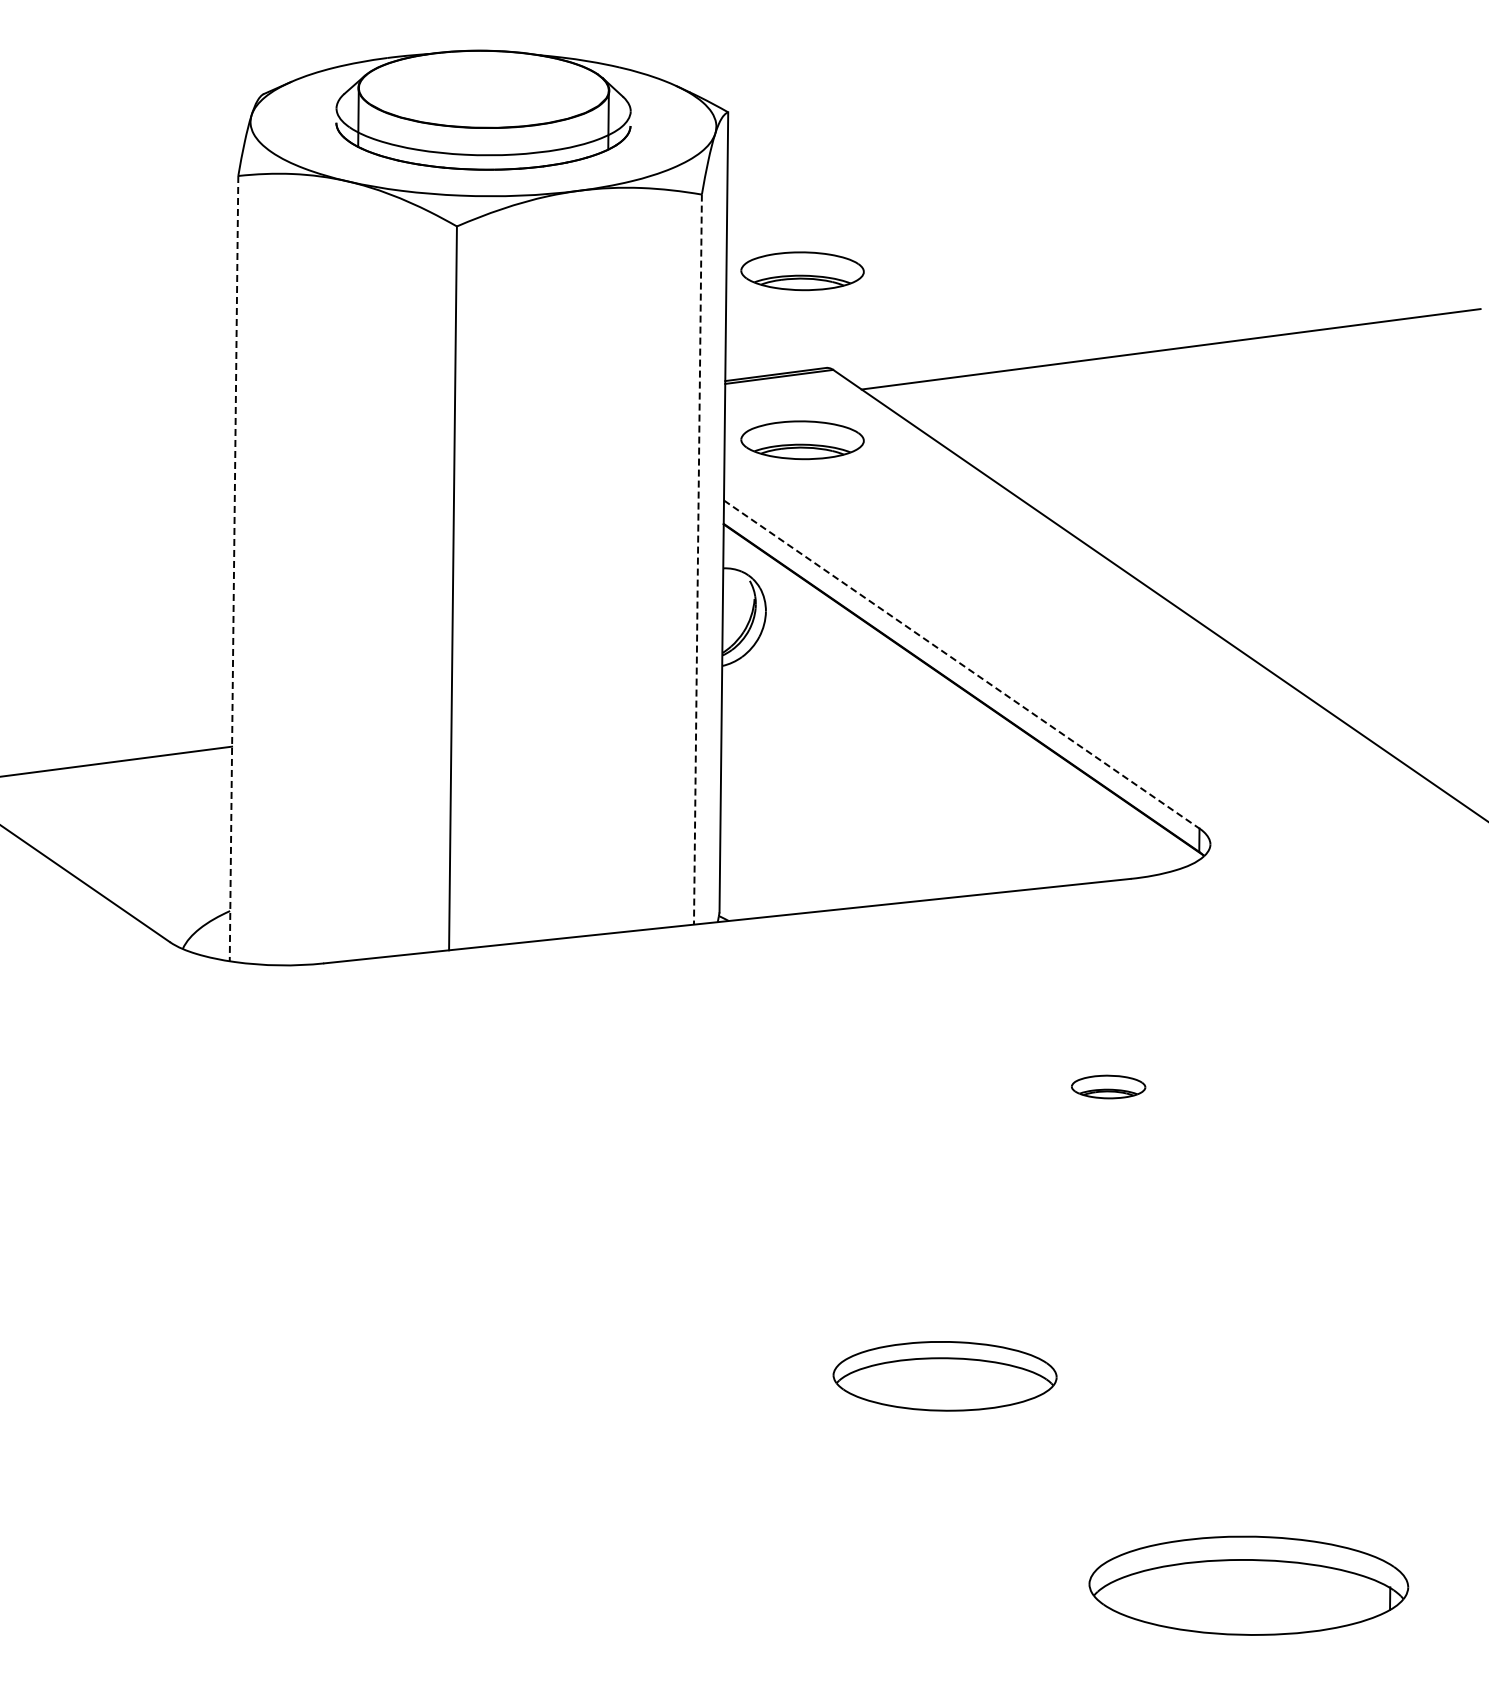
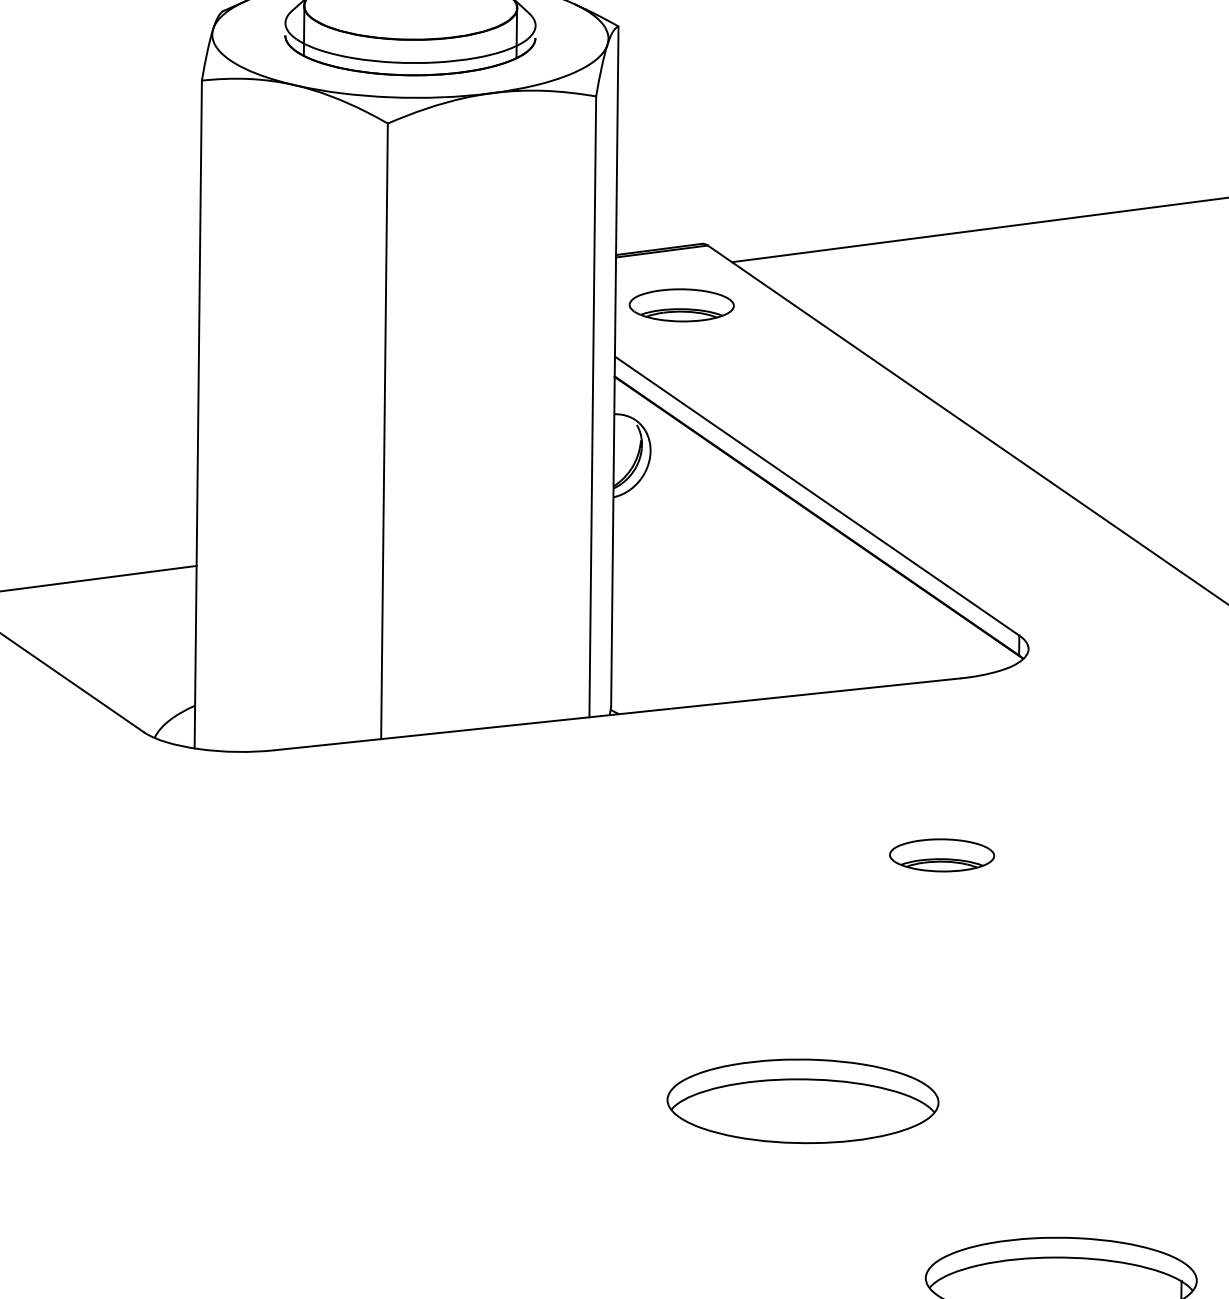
part: (802, 271) -> (681, 161), removed
line: (697, 560) -> (592, 407), dashed -> solid
line: (234, 568) -> (198, 414), dashed -> solid
line: (961, 664) -> (816, 496), dashed -> solid
part: (1108, 1086) -> (941, 854), size x1.67
part: (944, 1376) -> (802, 1101), size x1.43

